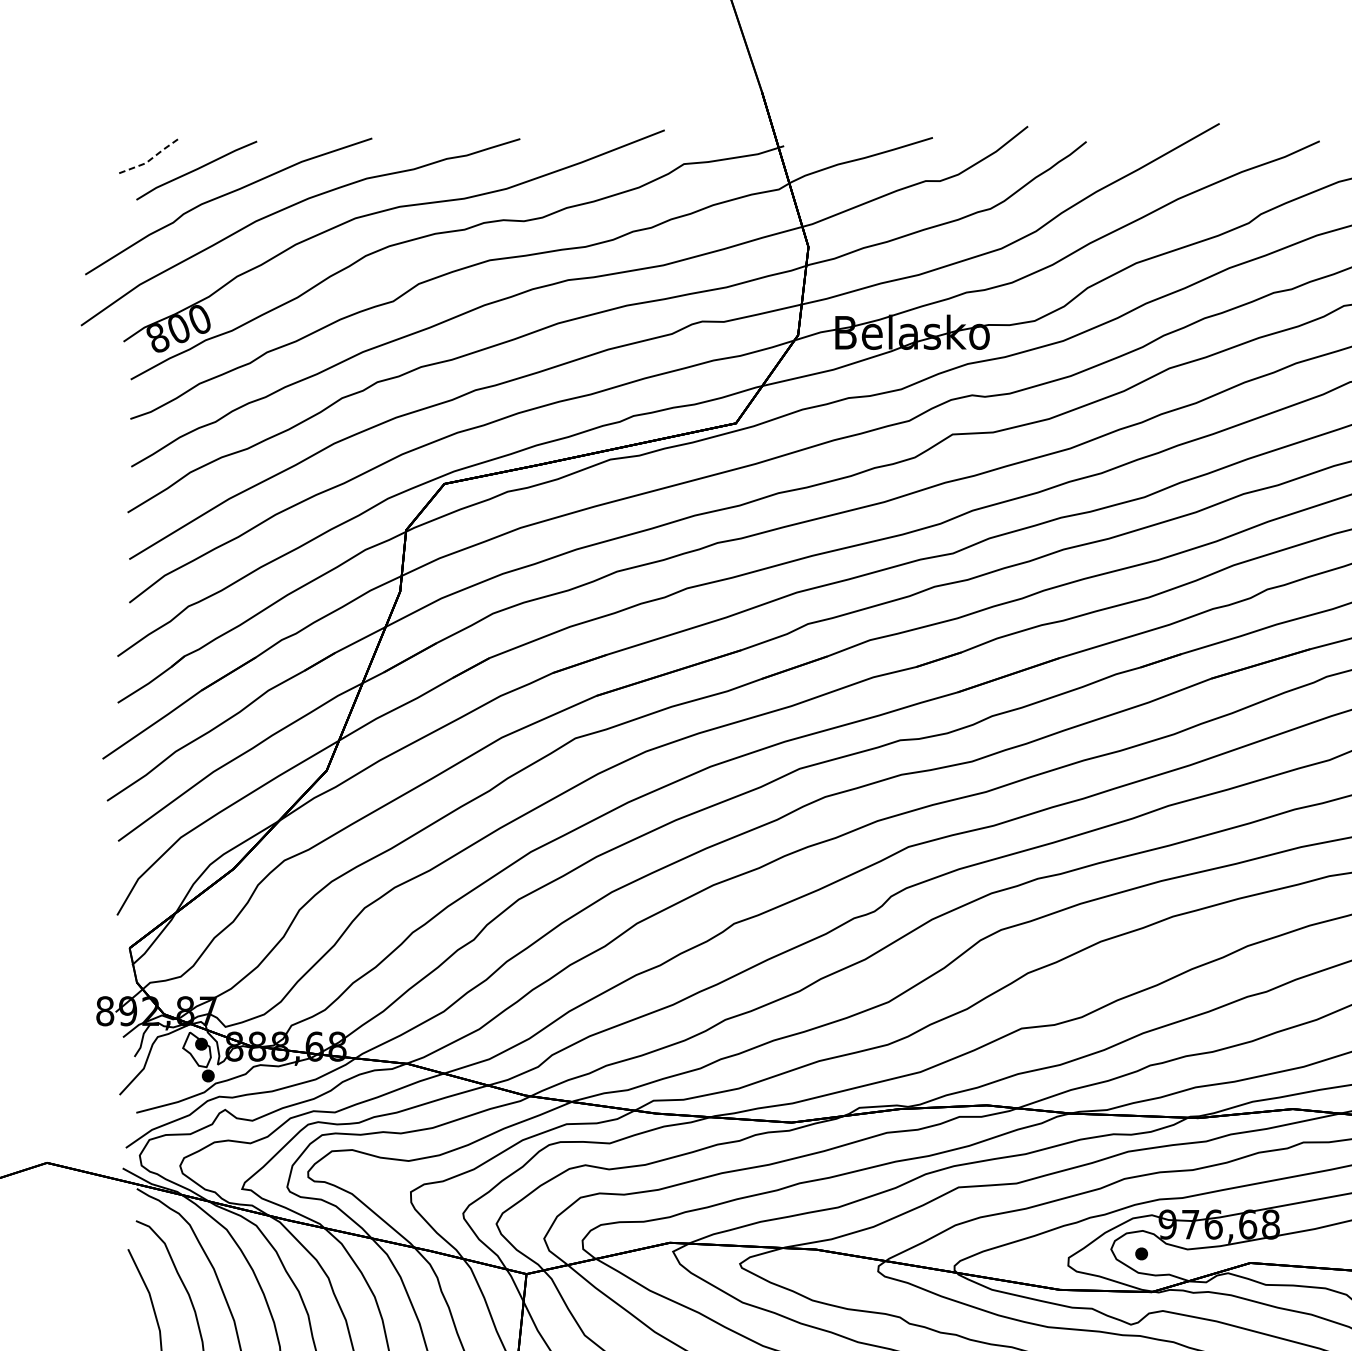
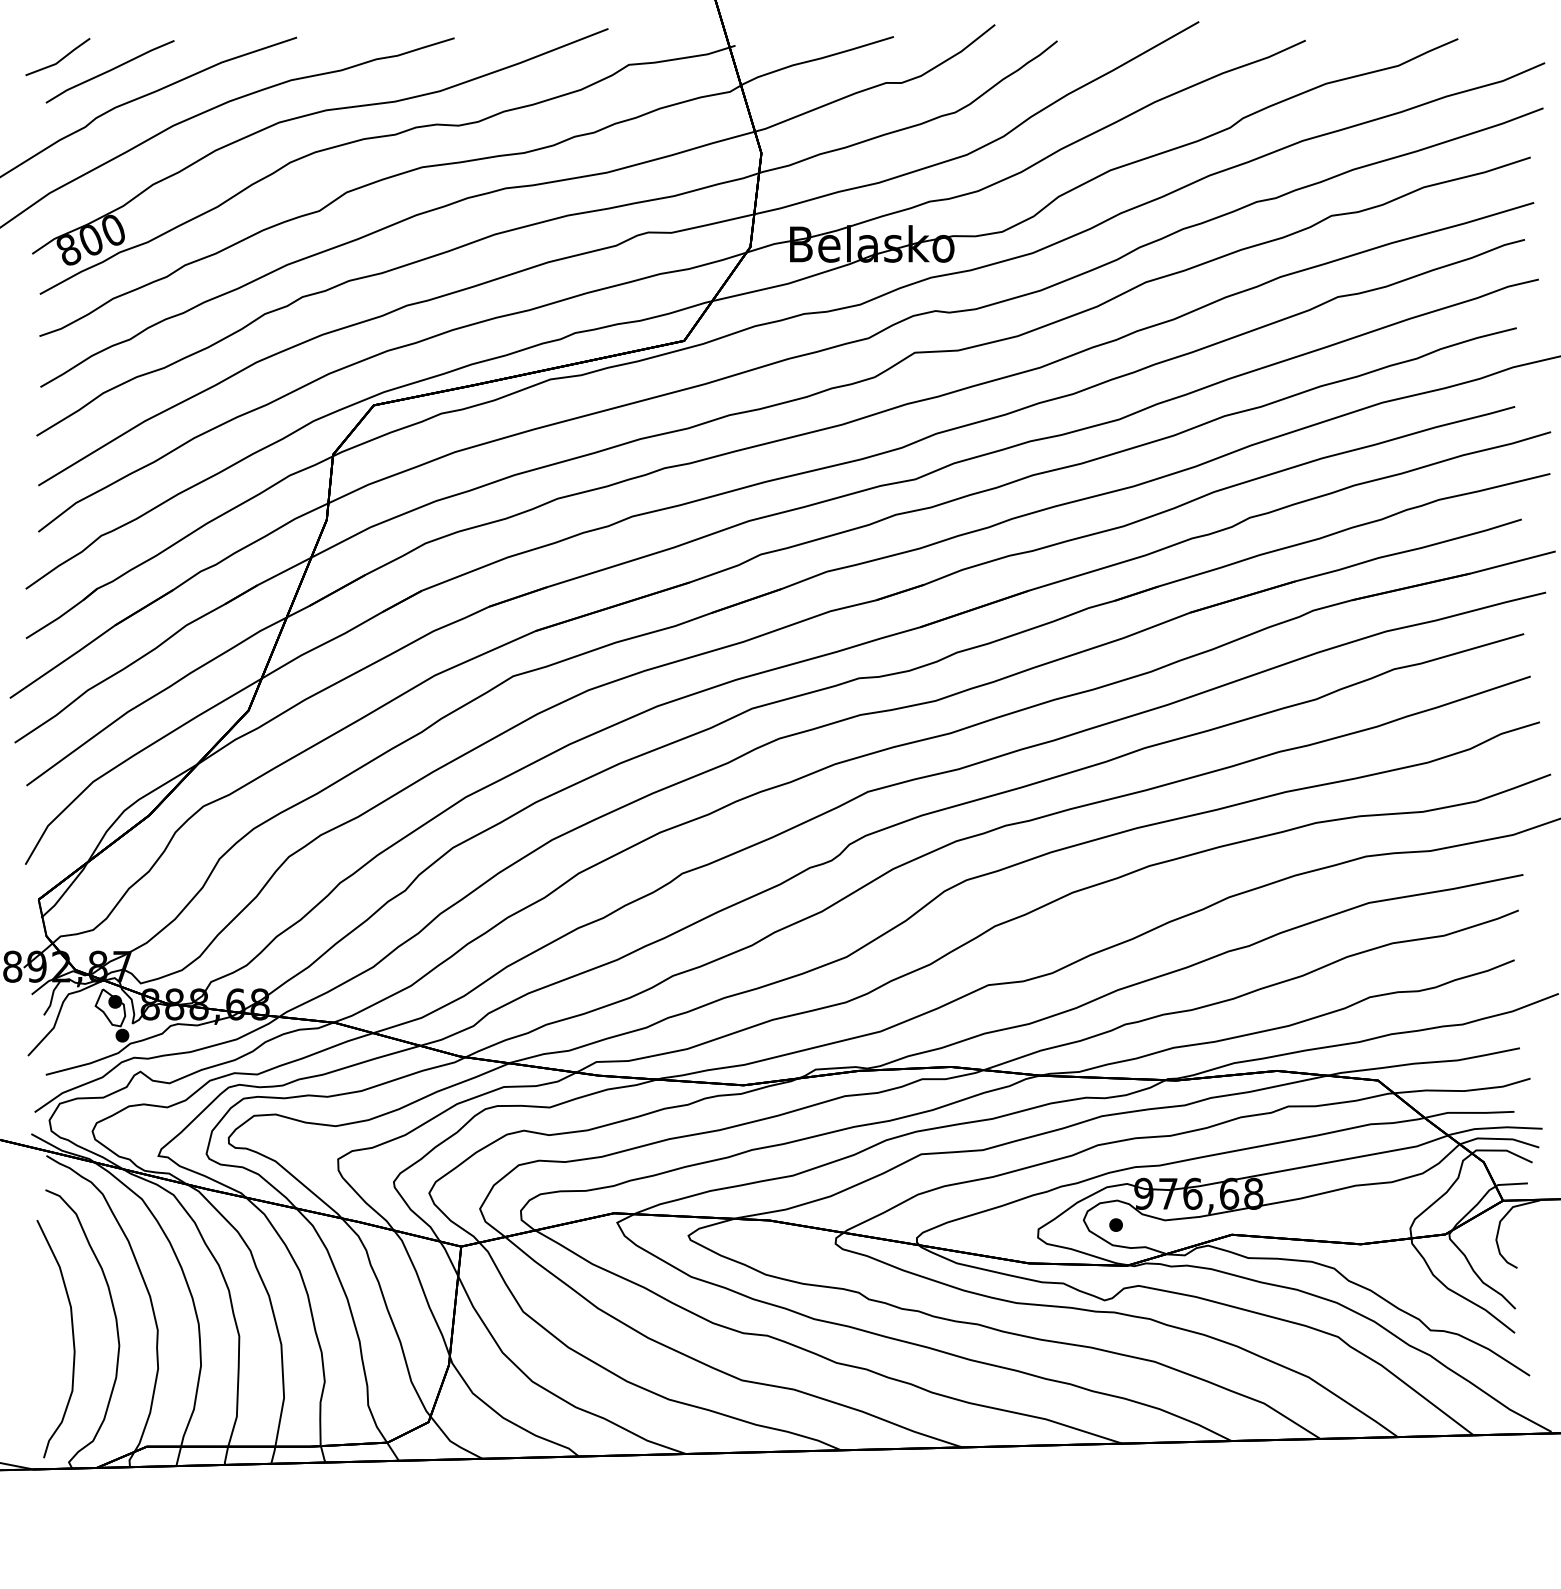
line: (149, 160) -> (59, 60), dashed -> solid

